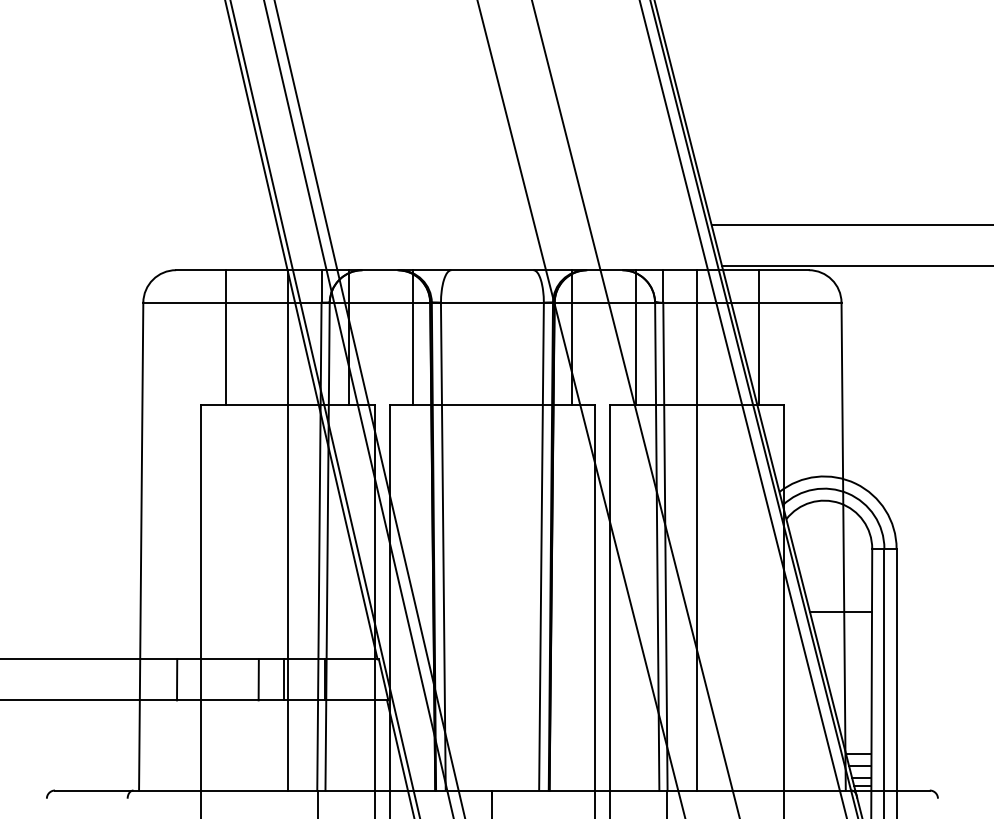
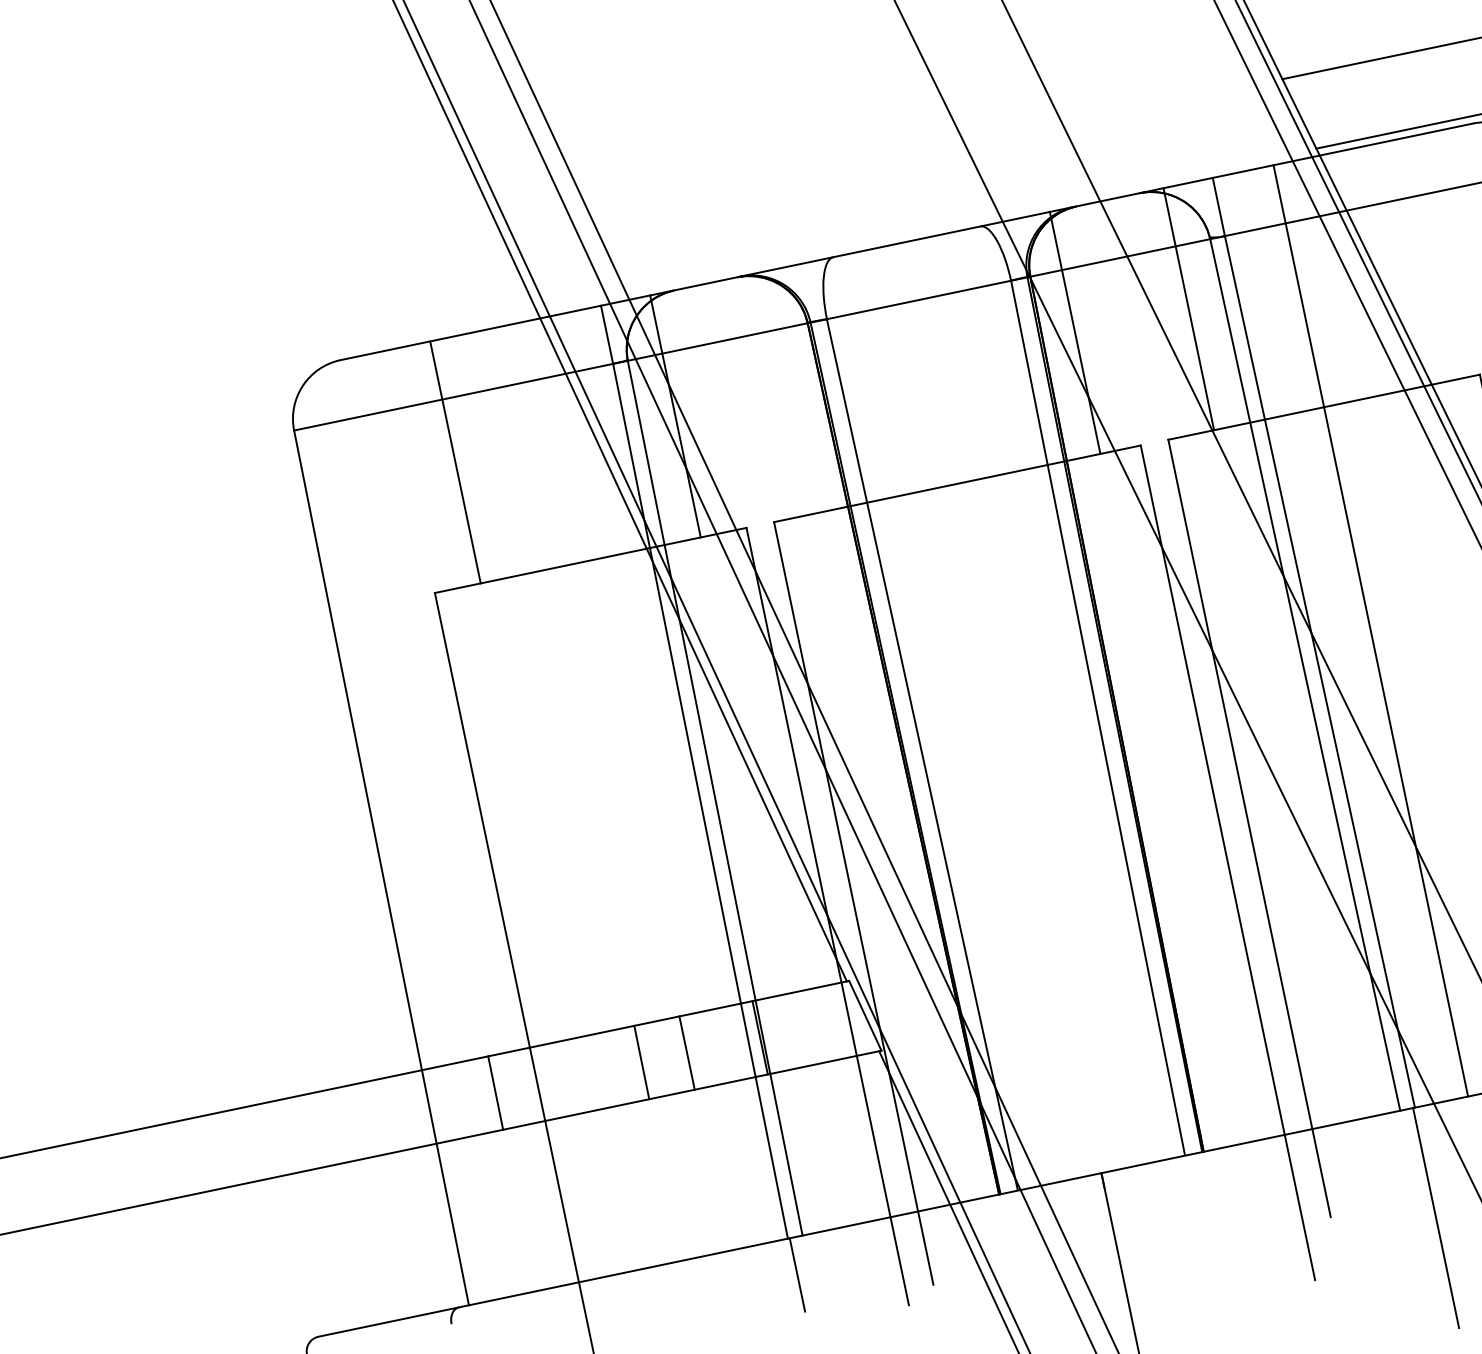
line: (412, 337) -> (788, 392), removed
line: (758, 337) -> (1408, 262), removed
line: (287, 530) -> (637, 784), removed

